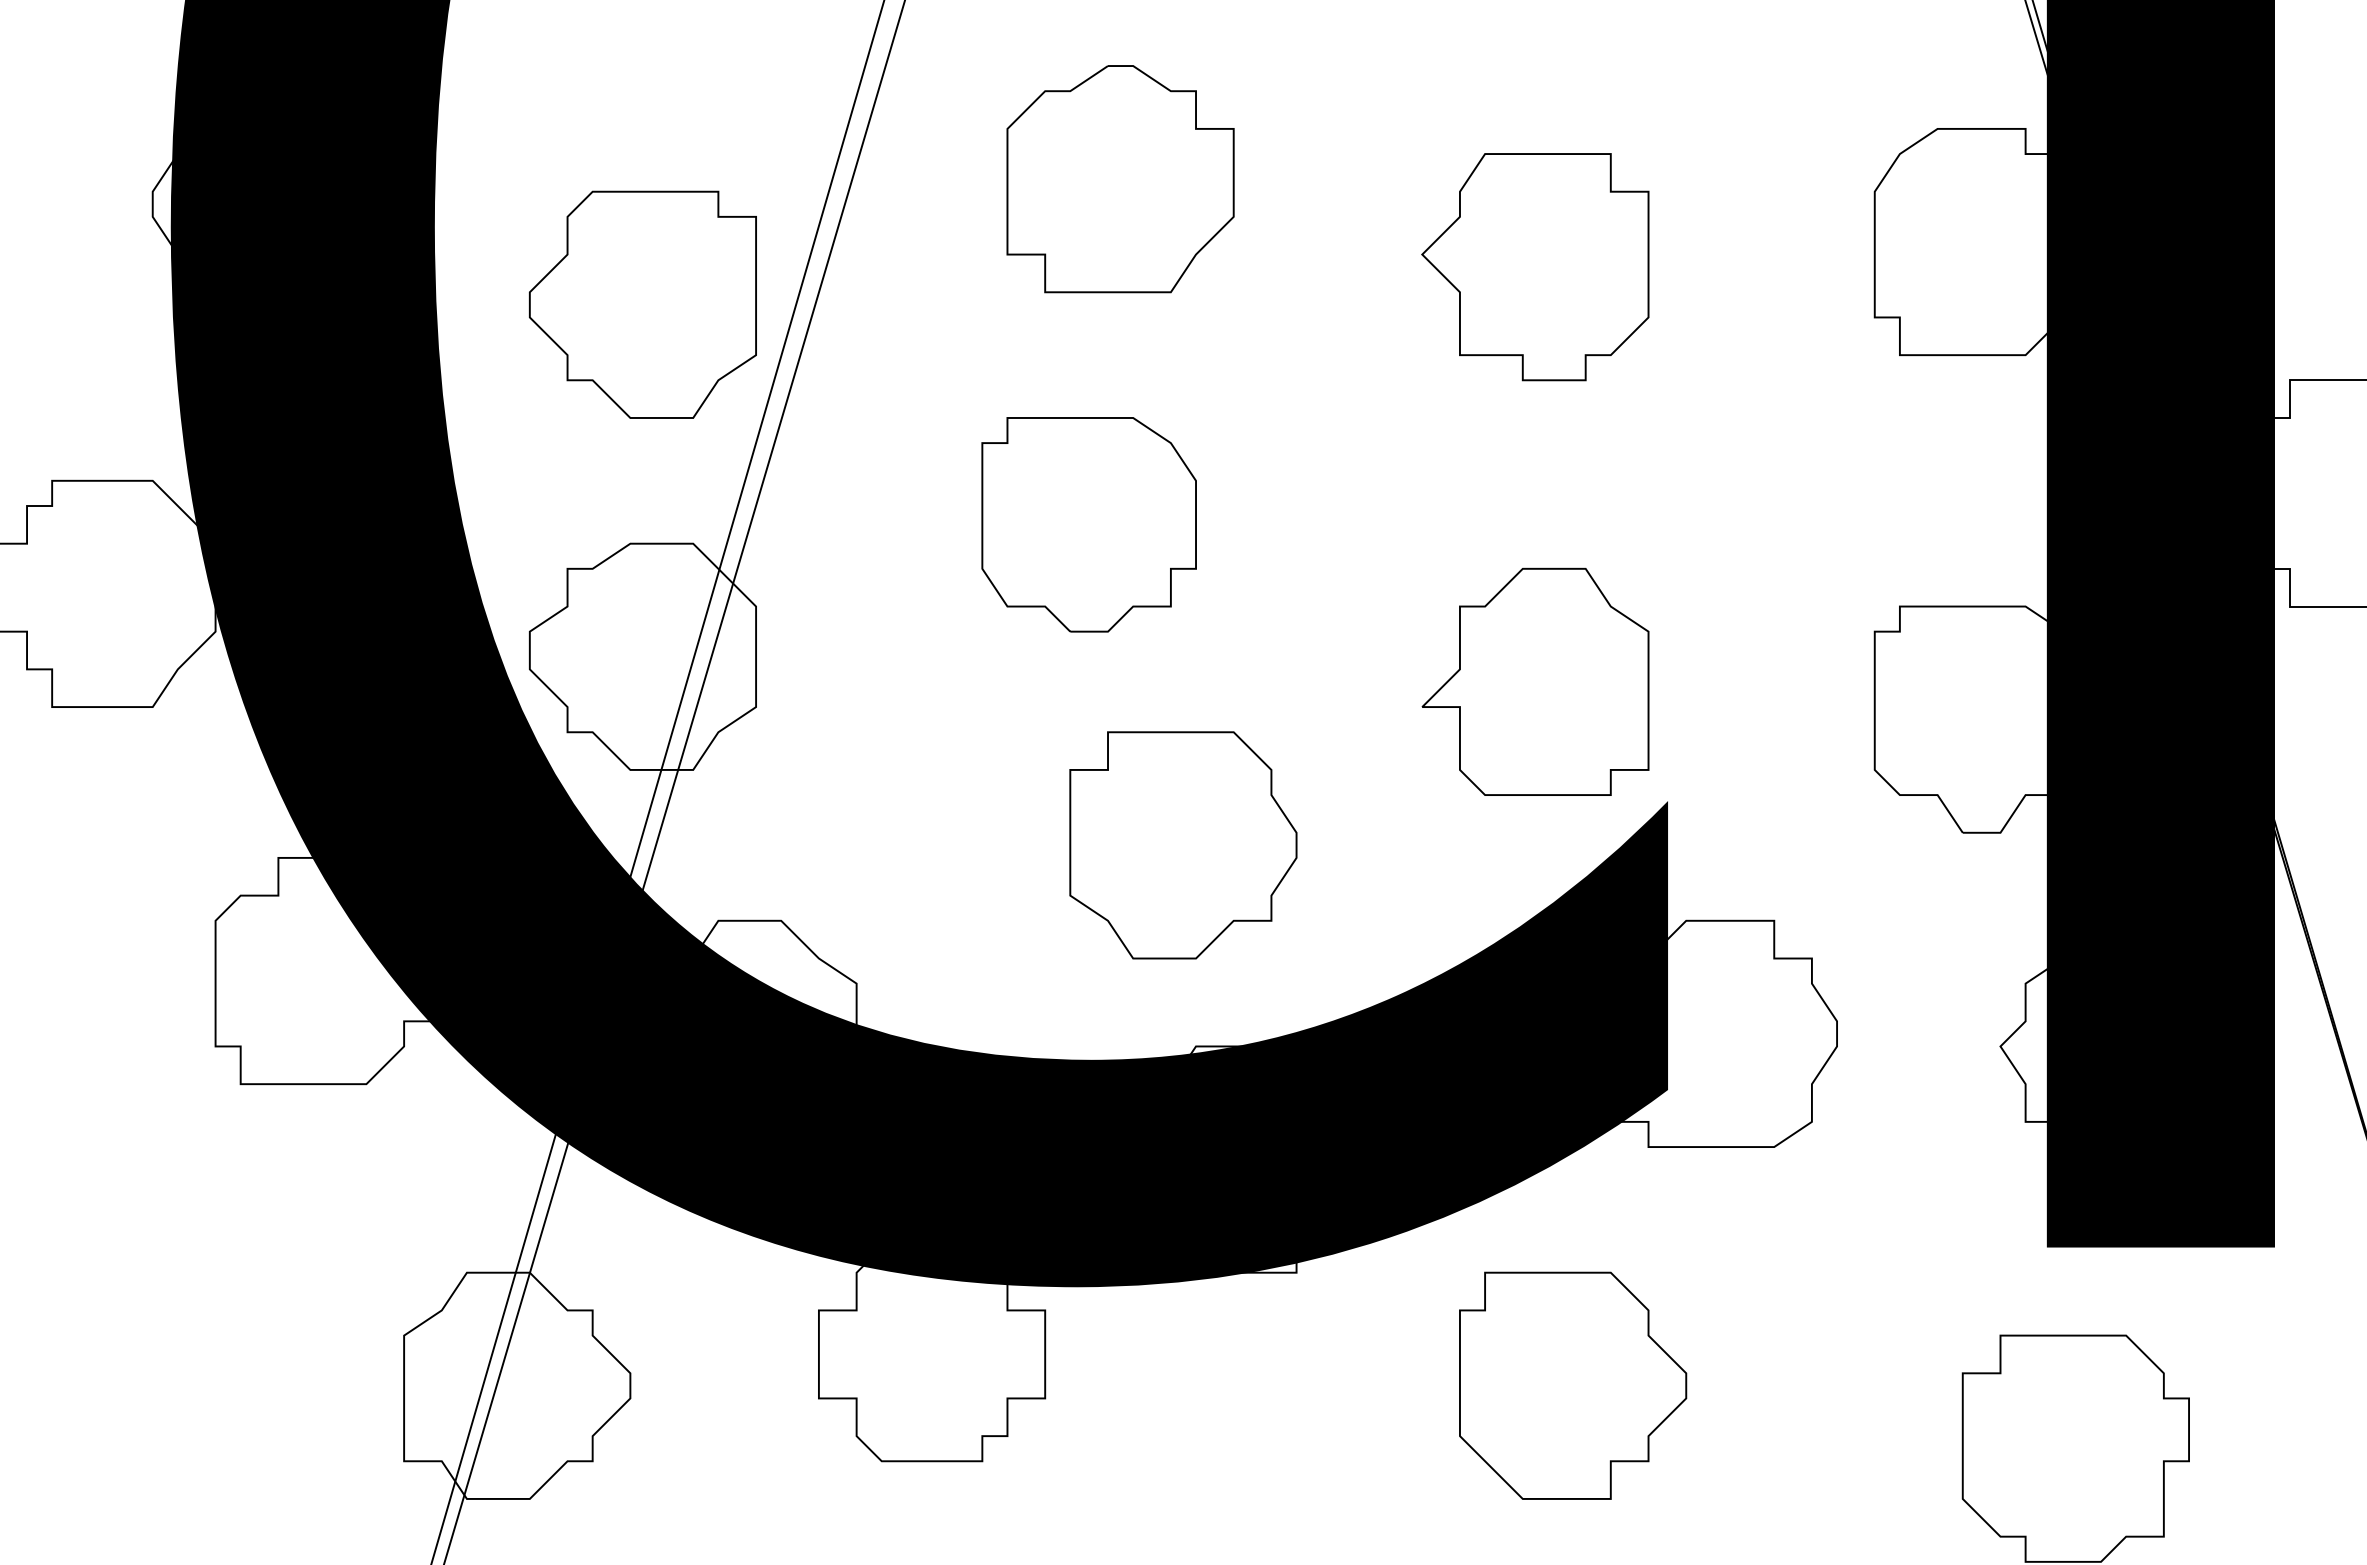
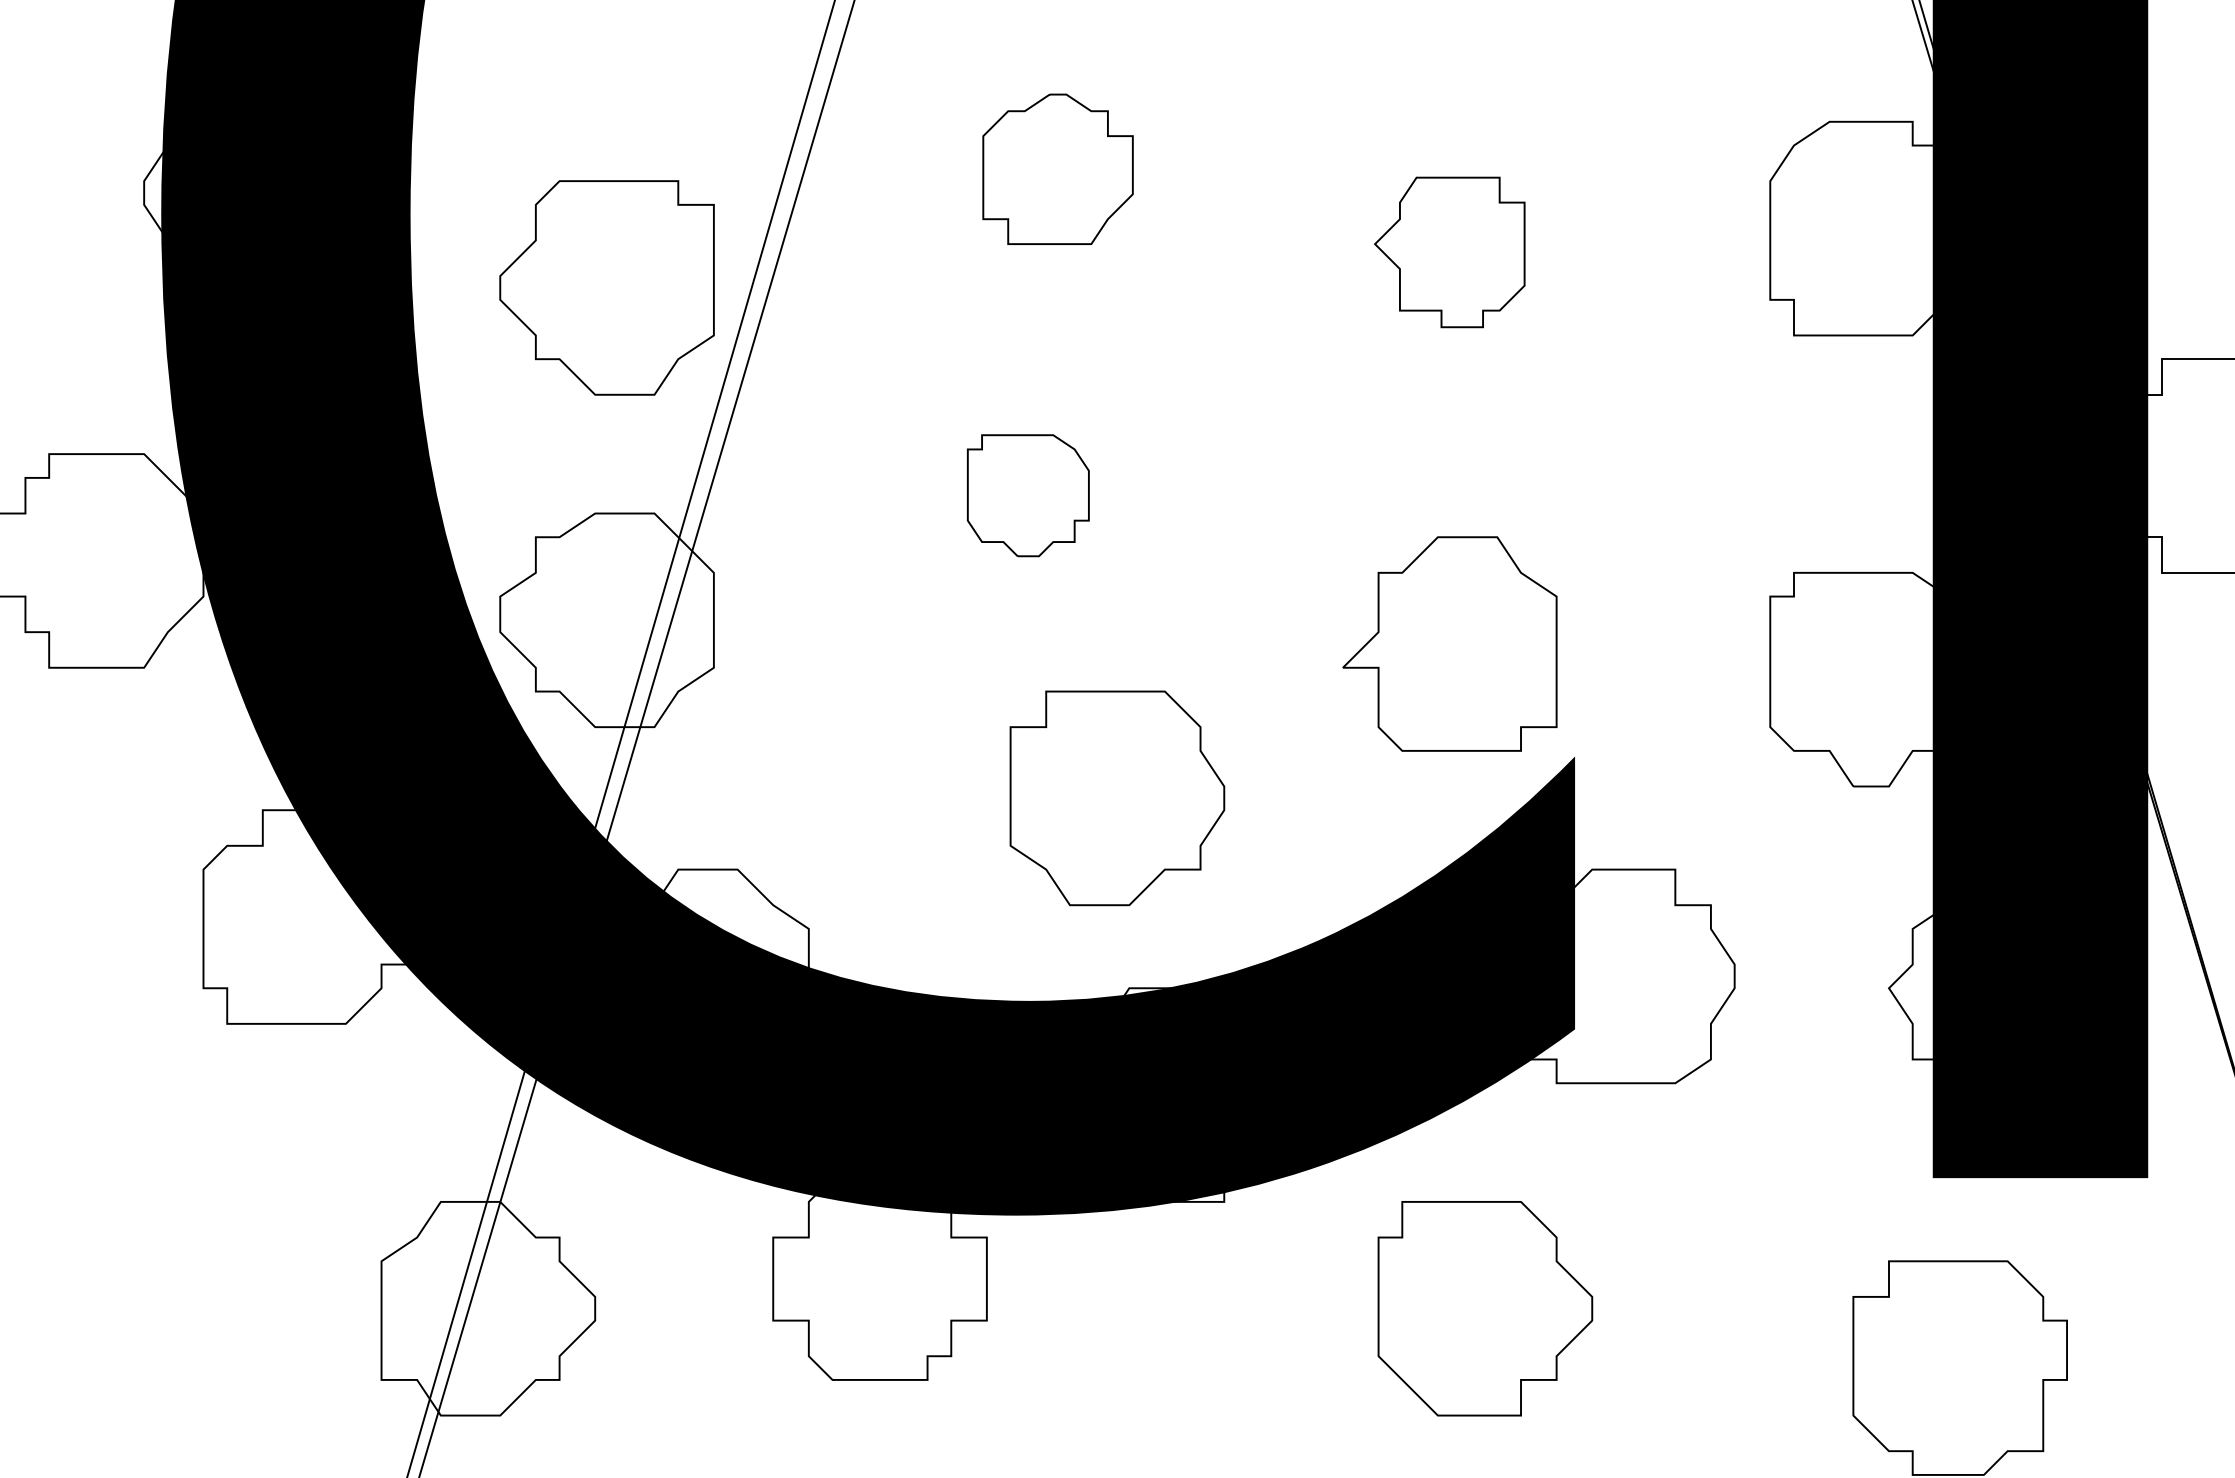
part: (1120, 179) -> (1058, 169), size x0.7
part: (1535, 267) -> (1449, 252), size x0.7
part: (1088, 524) -> (1027, 495), size x0.6

